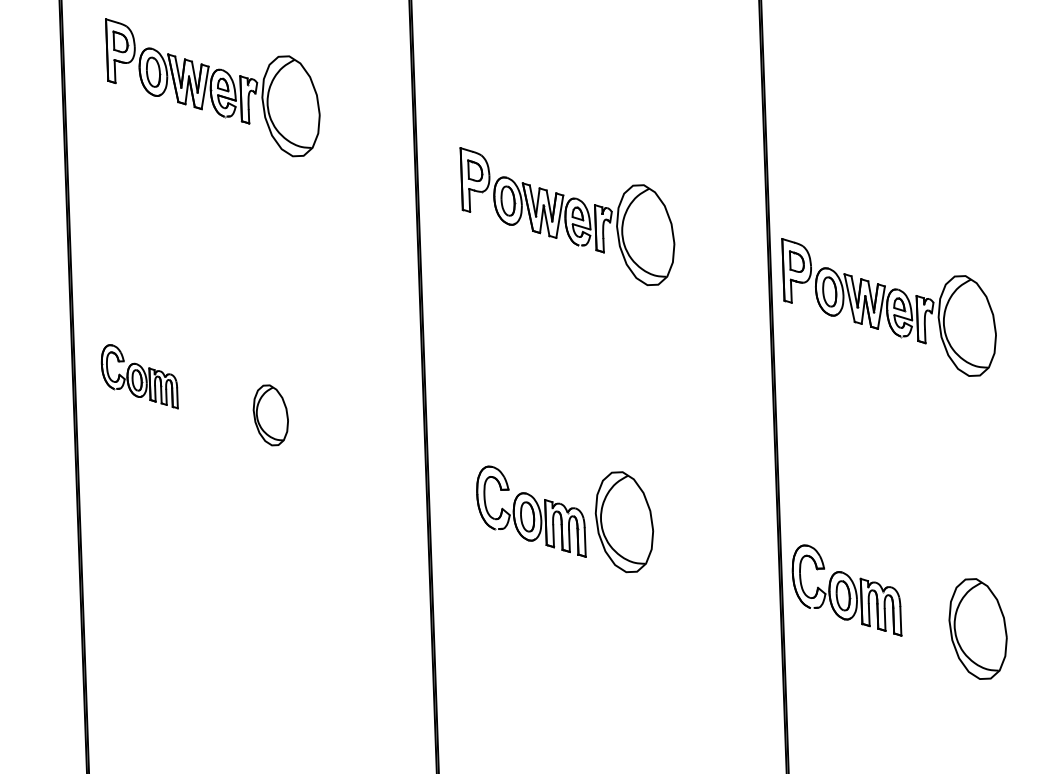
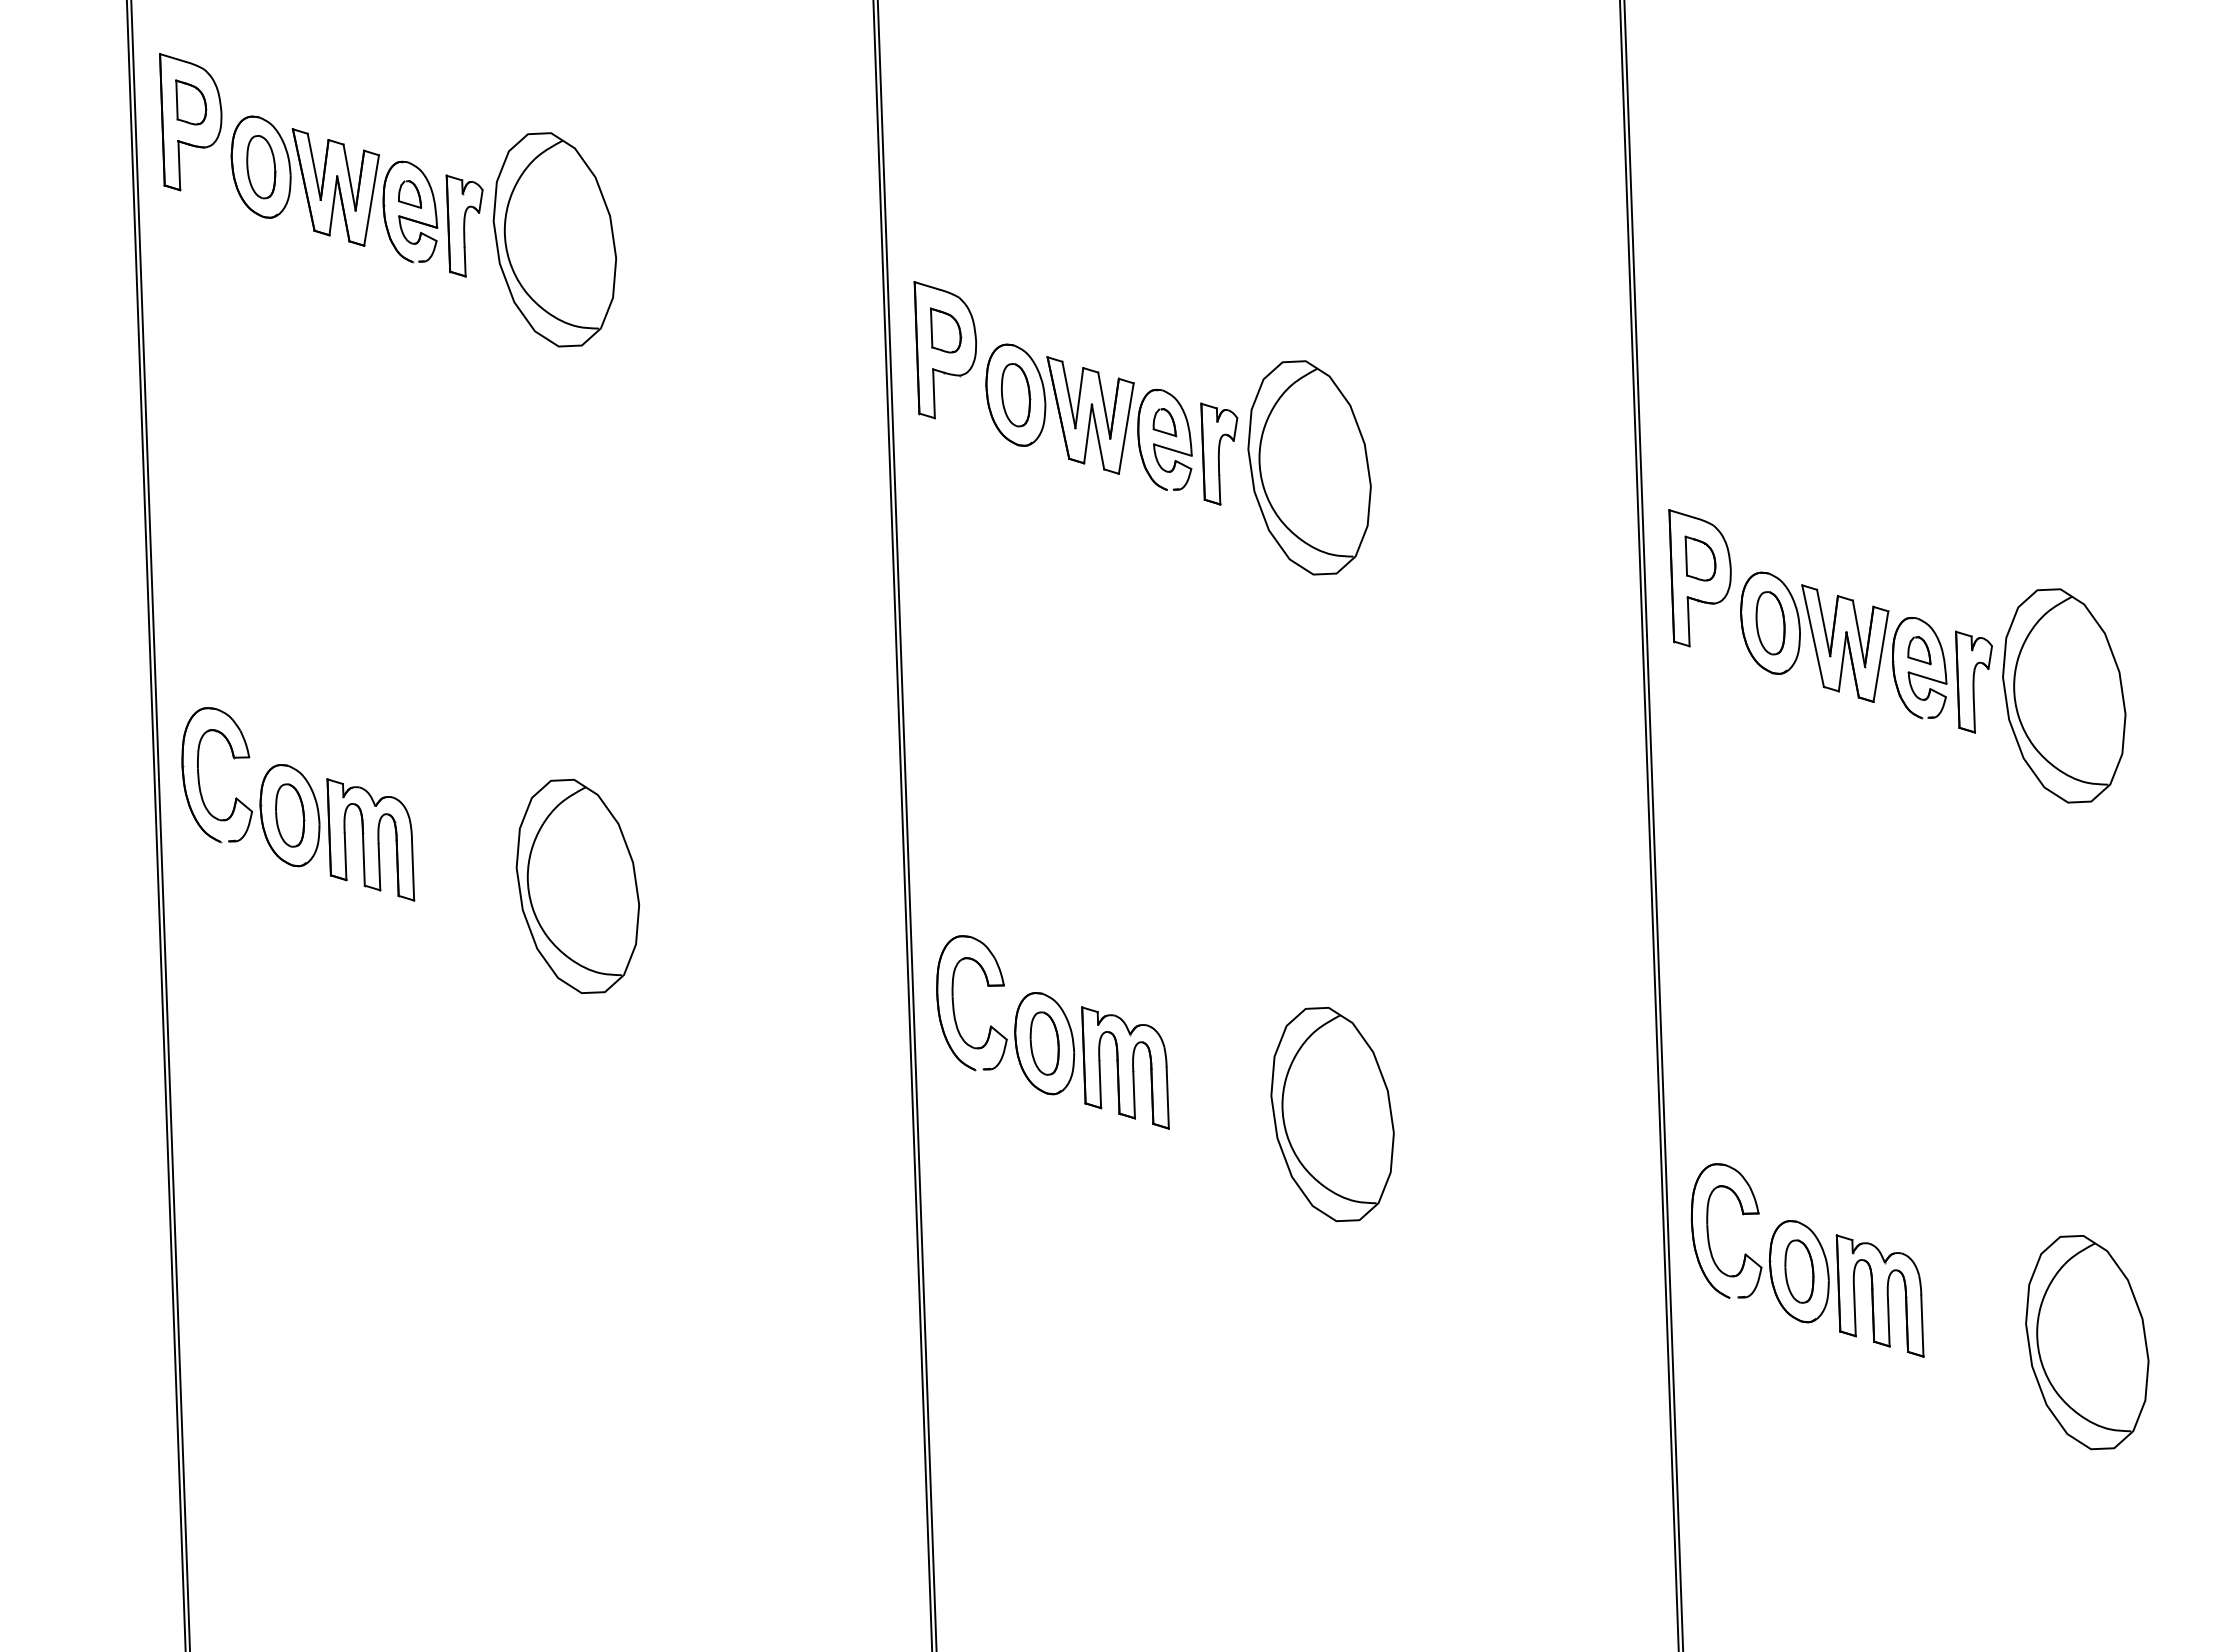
part: (212, 87) -> (387, 199), moved
part: (567, 216) -> (1142, 428), moved
part: (139, 376) -> (297, 803), size x1.43
part: (270, 415) -> (577, 886), size x1.67
part: (531, 511) -> (1053, 1031), moved

